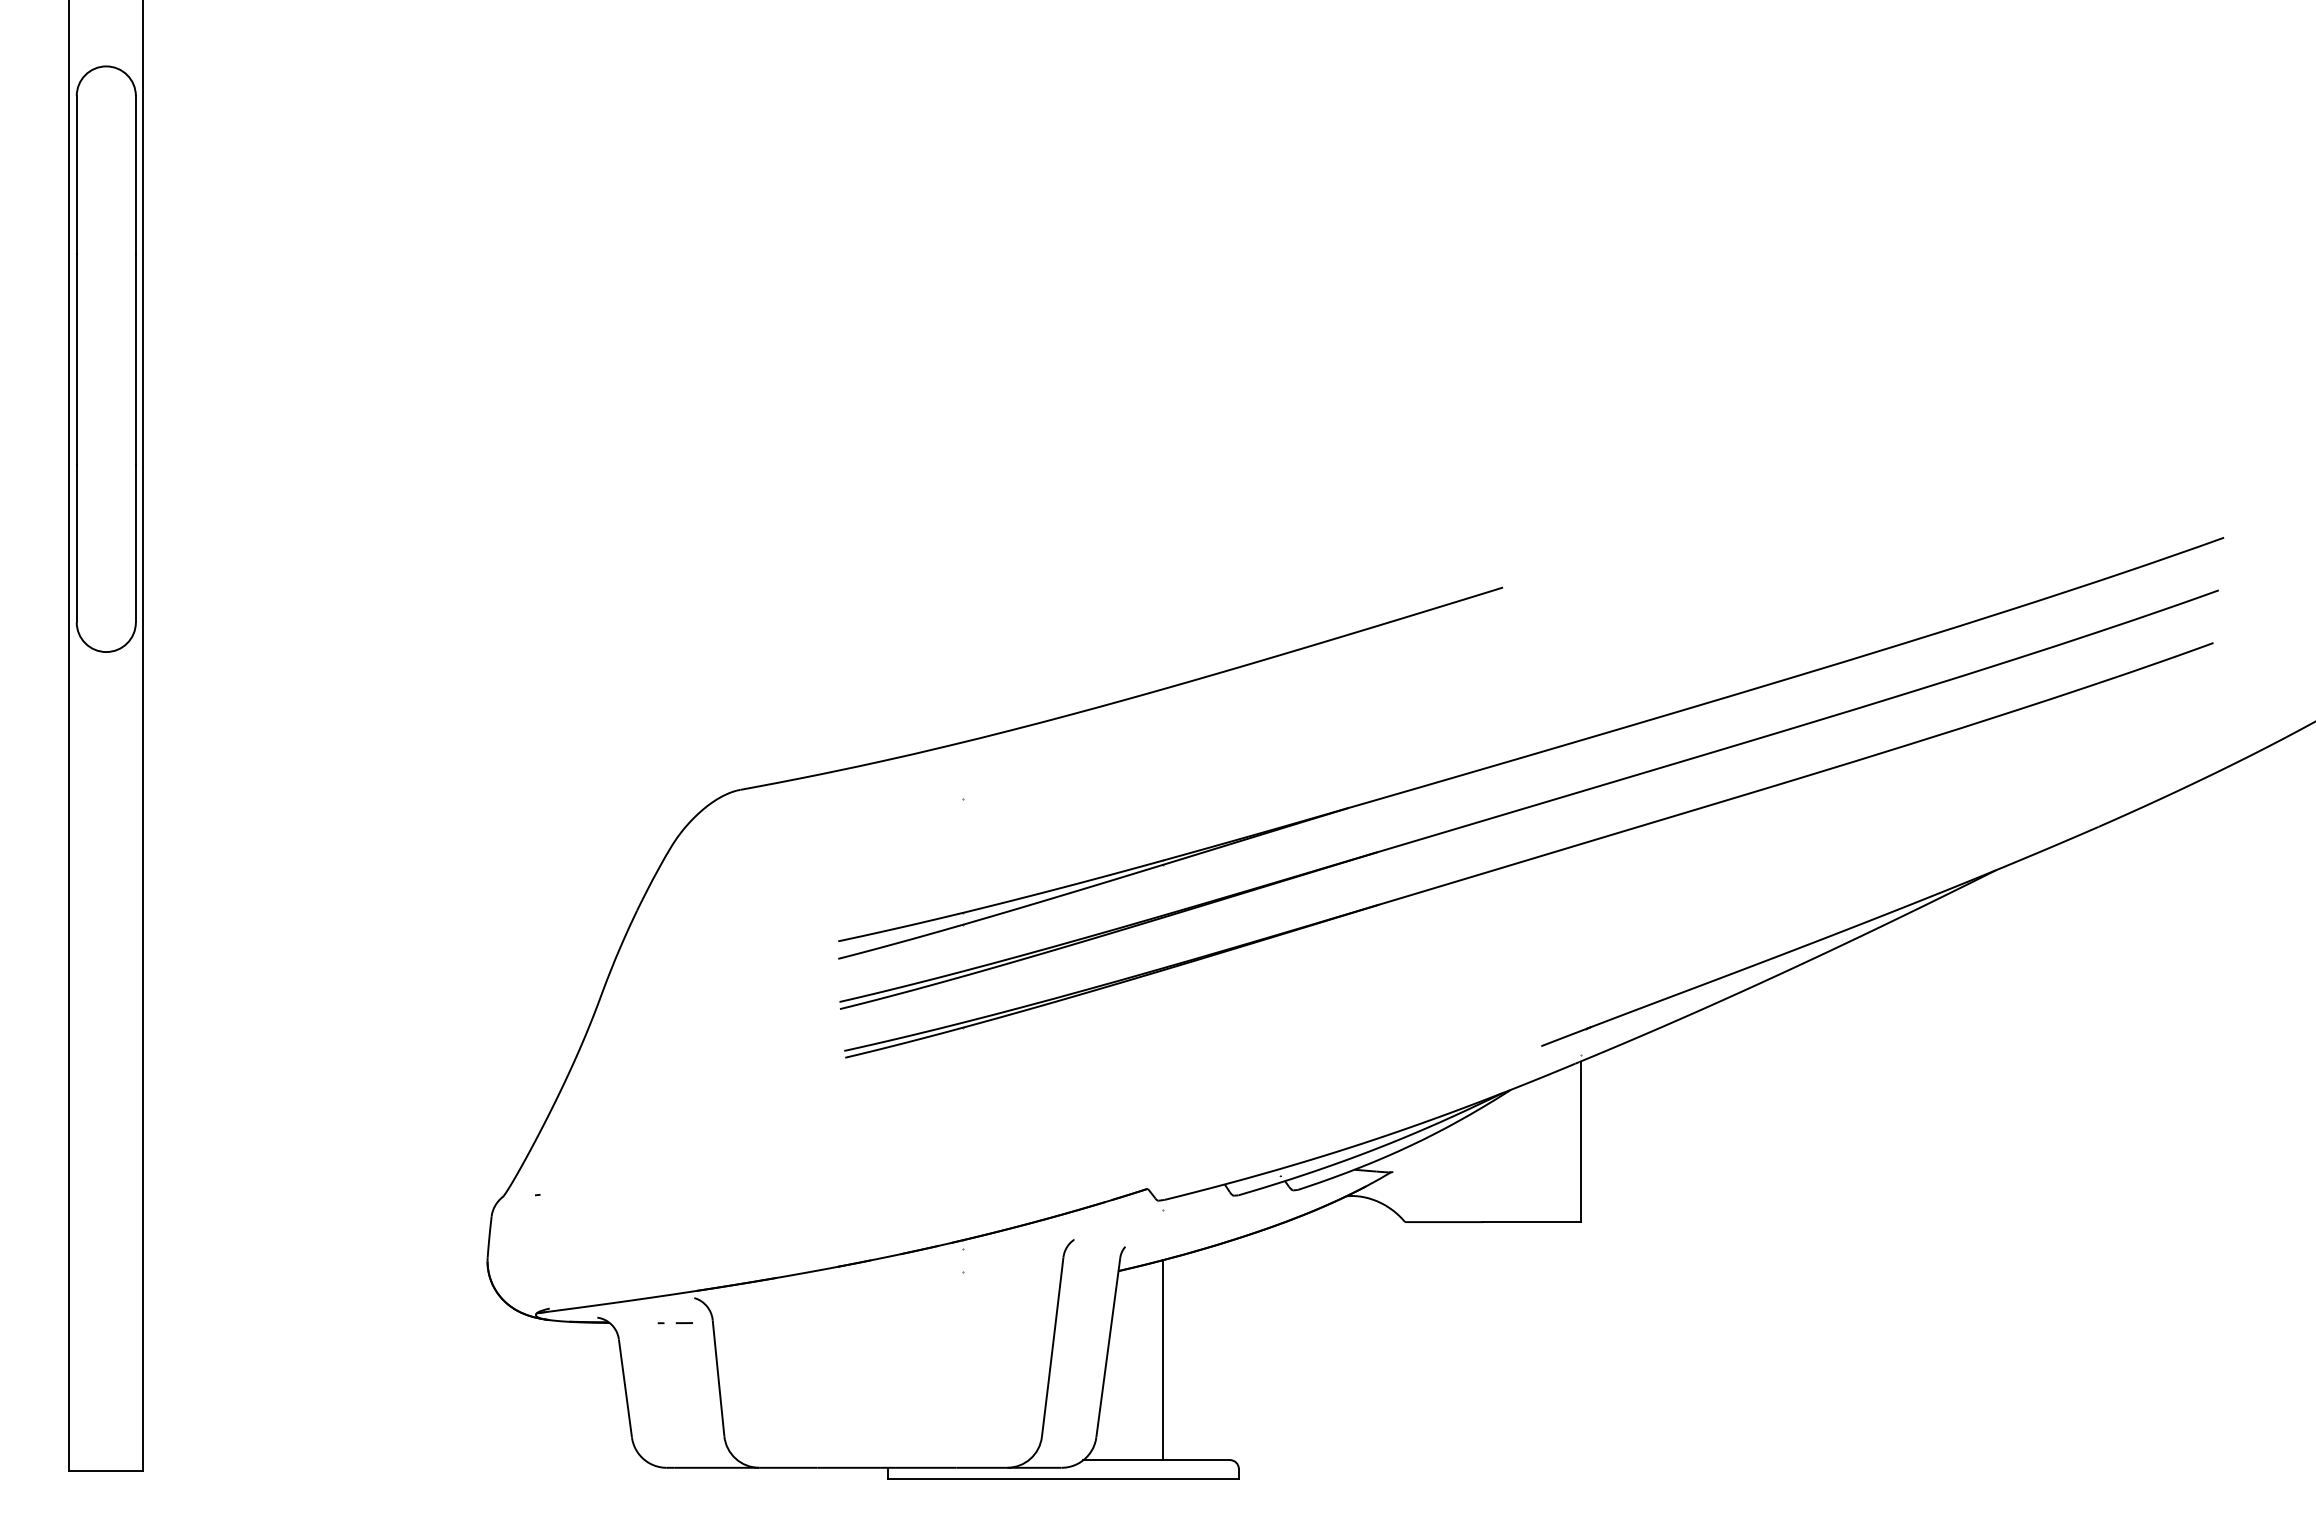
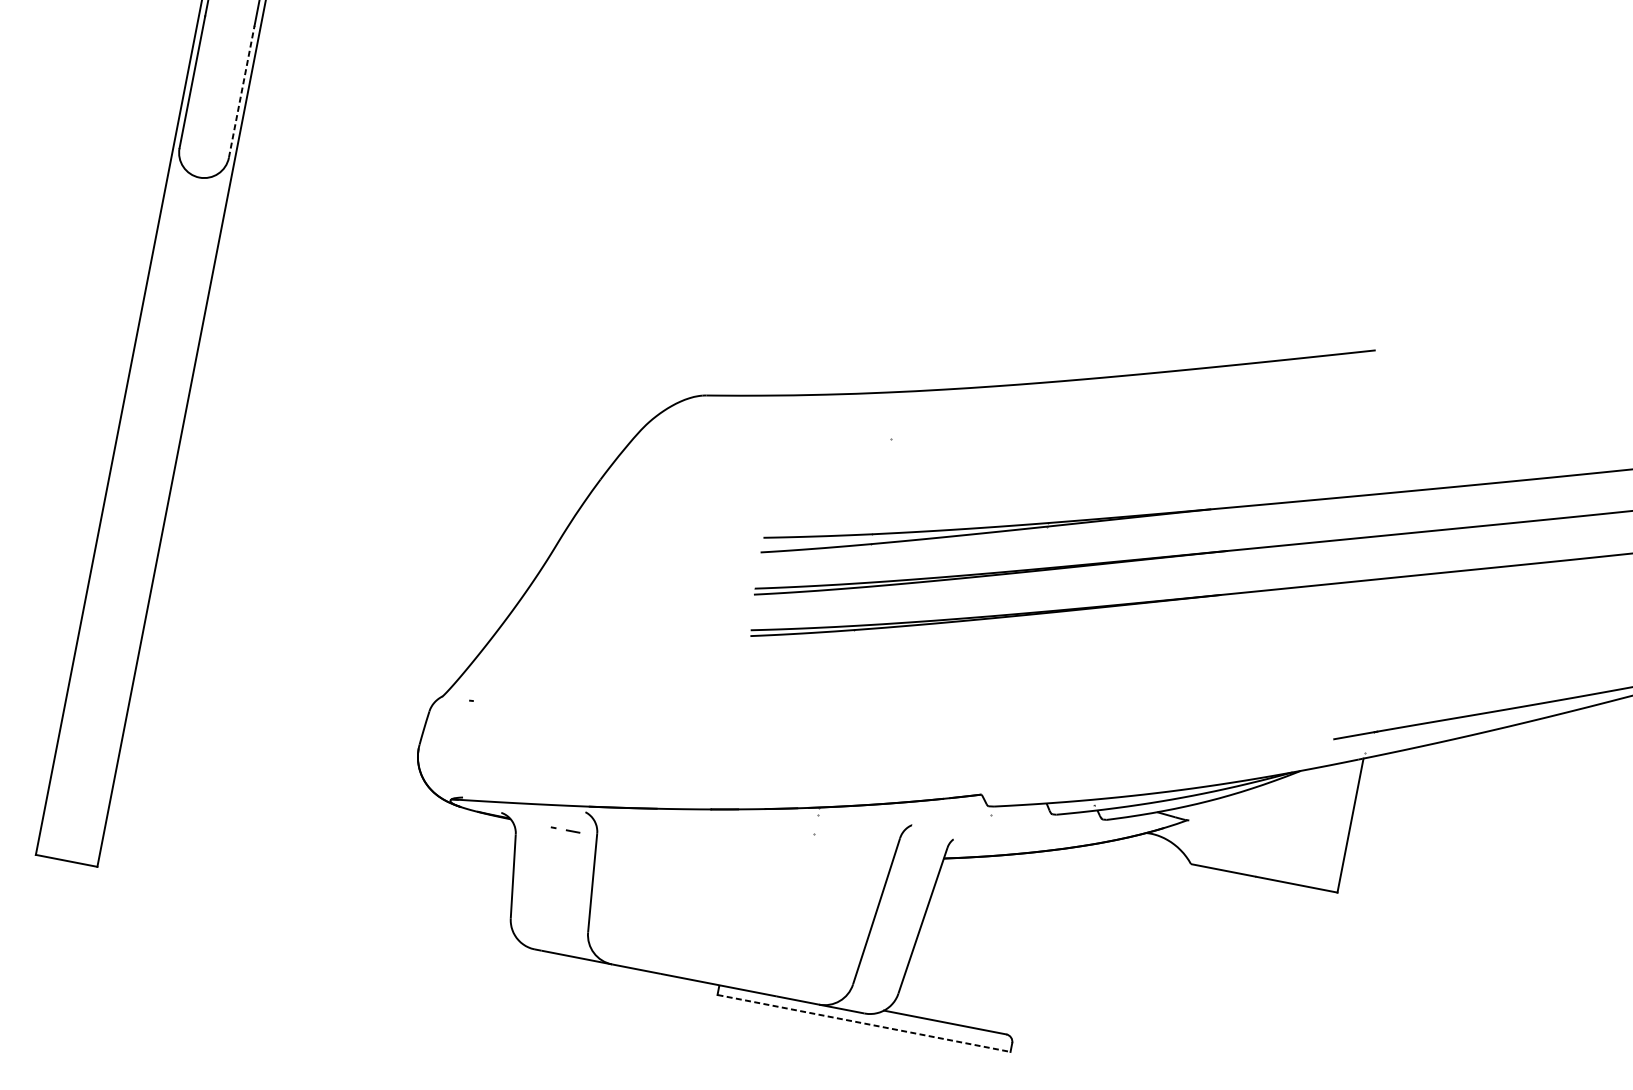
line: (135, 543) -> (241, 91), solid -> dashed
line: (1163, 1360) -> (966, 940), removed
line: (1063, 1479) -> (864, 1023), solid -> dashed

